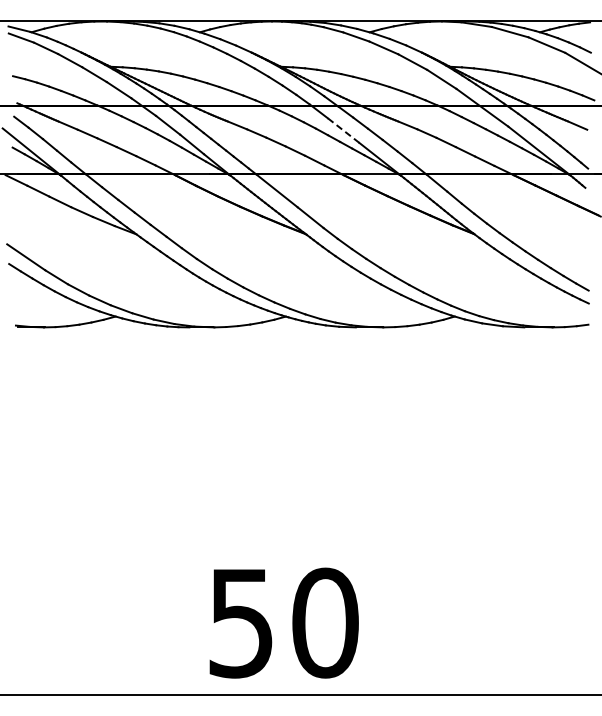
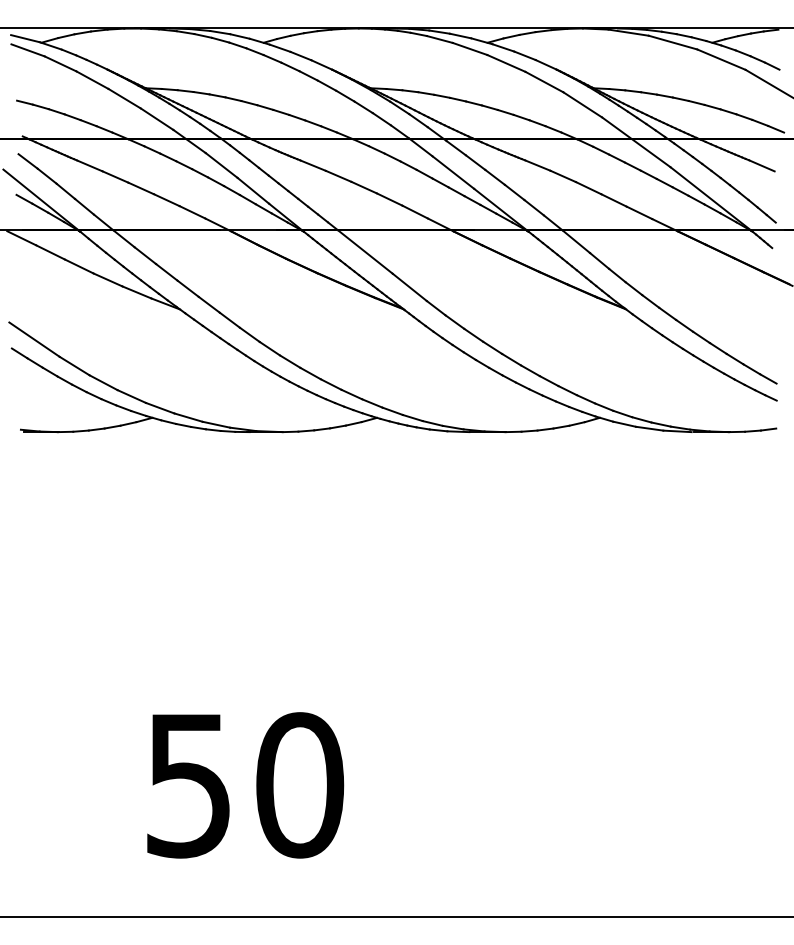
line: (343, 130) -> (453, 172), dashed -> solid
text: (283, 622) -> (244, 784), moved

